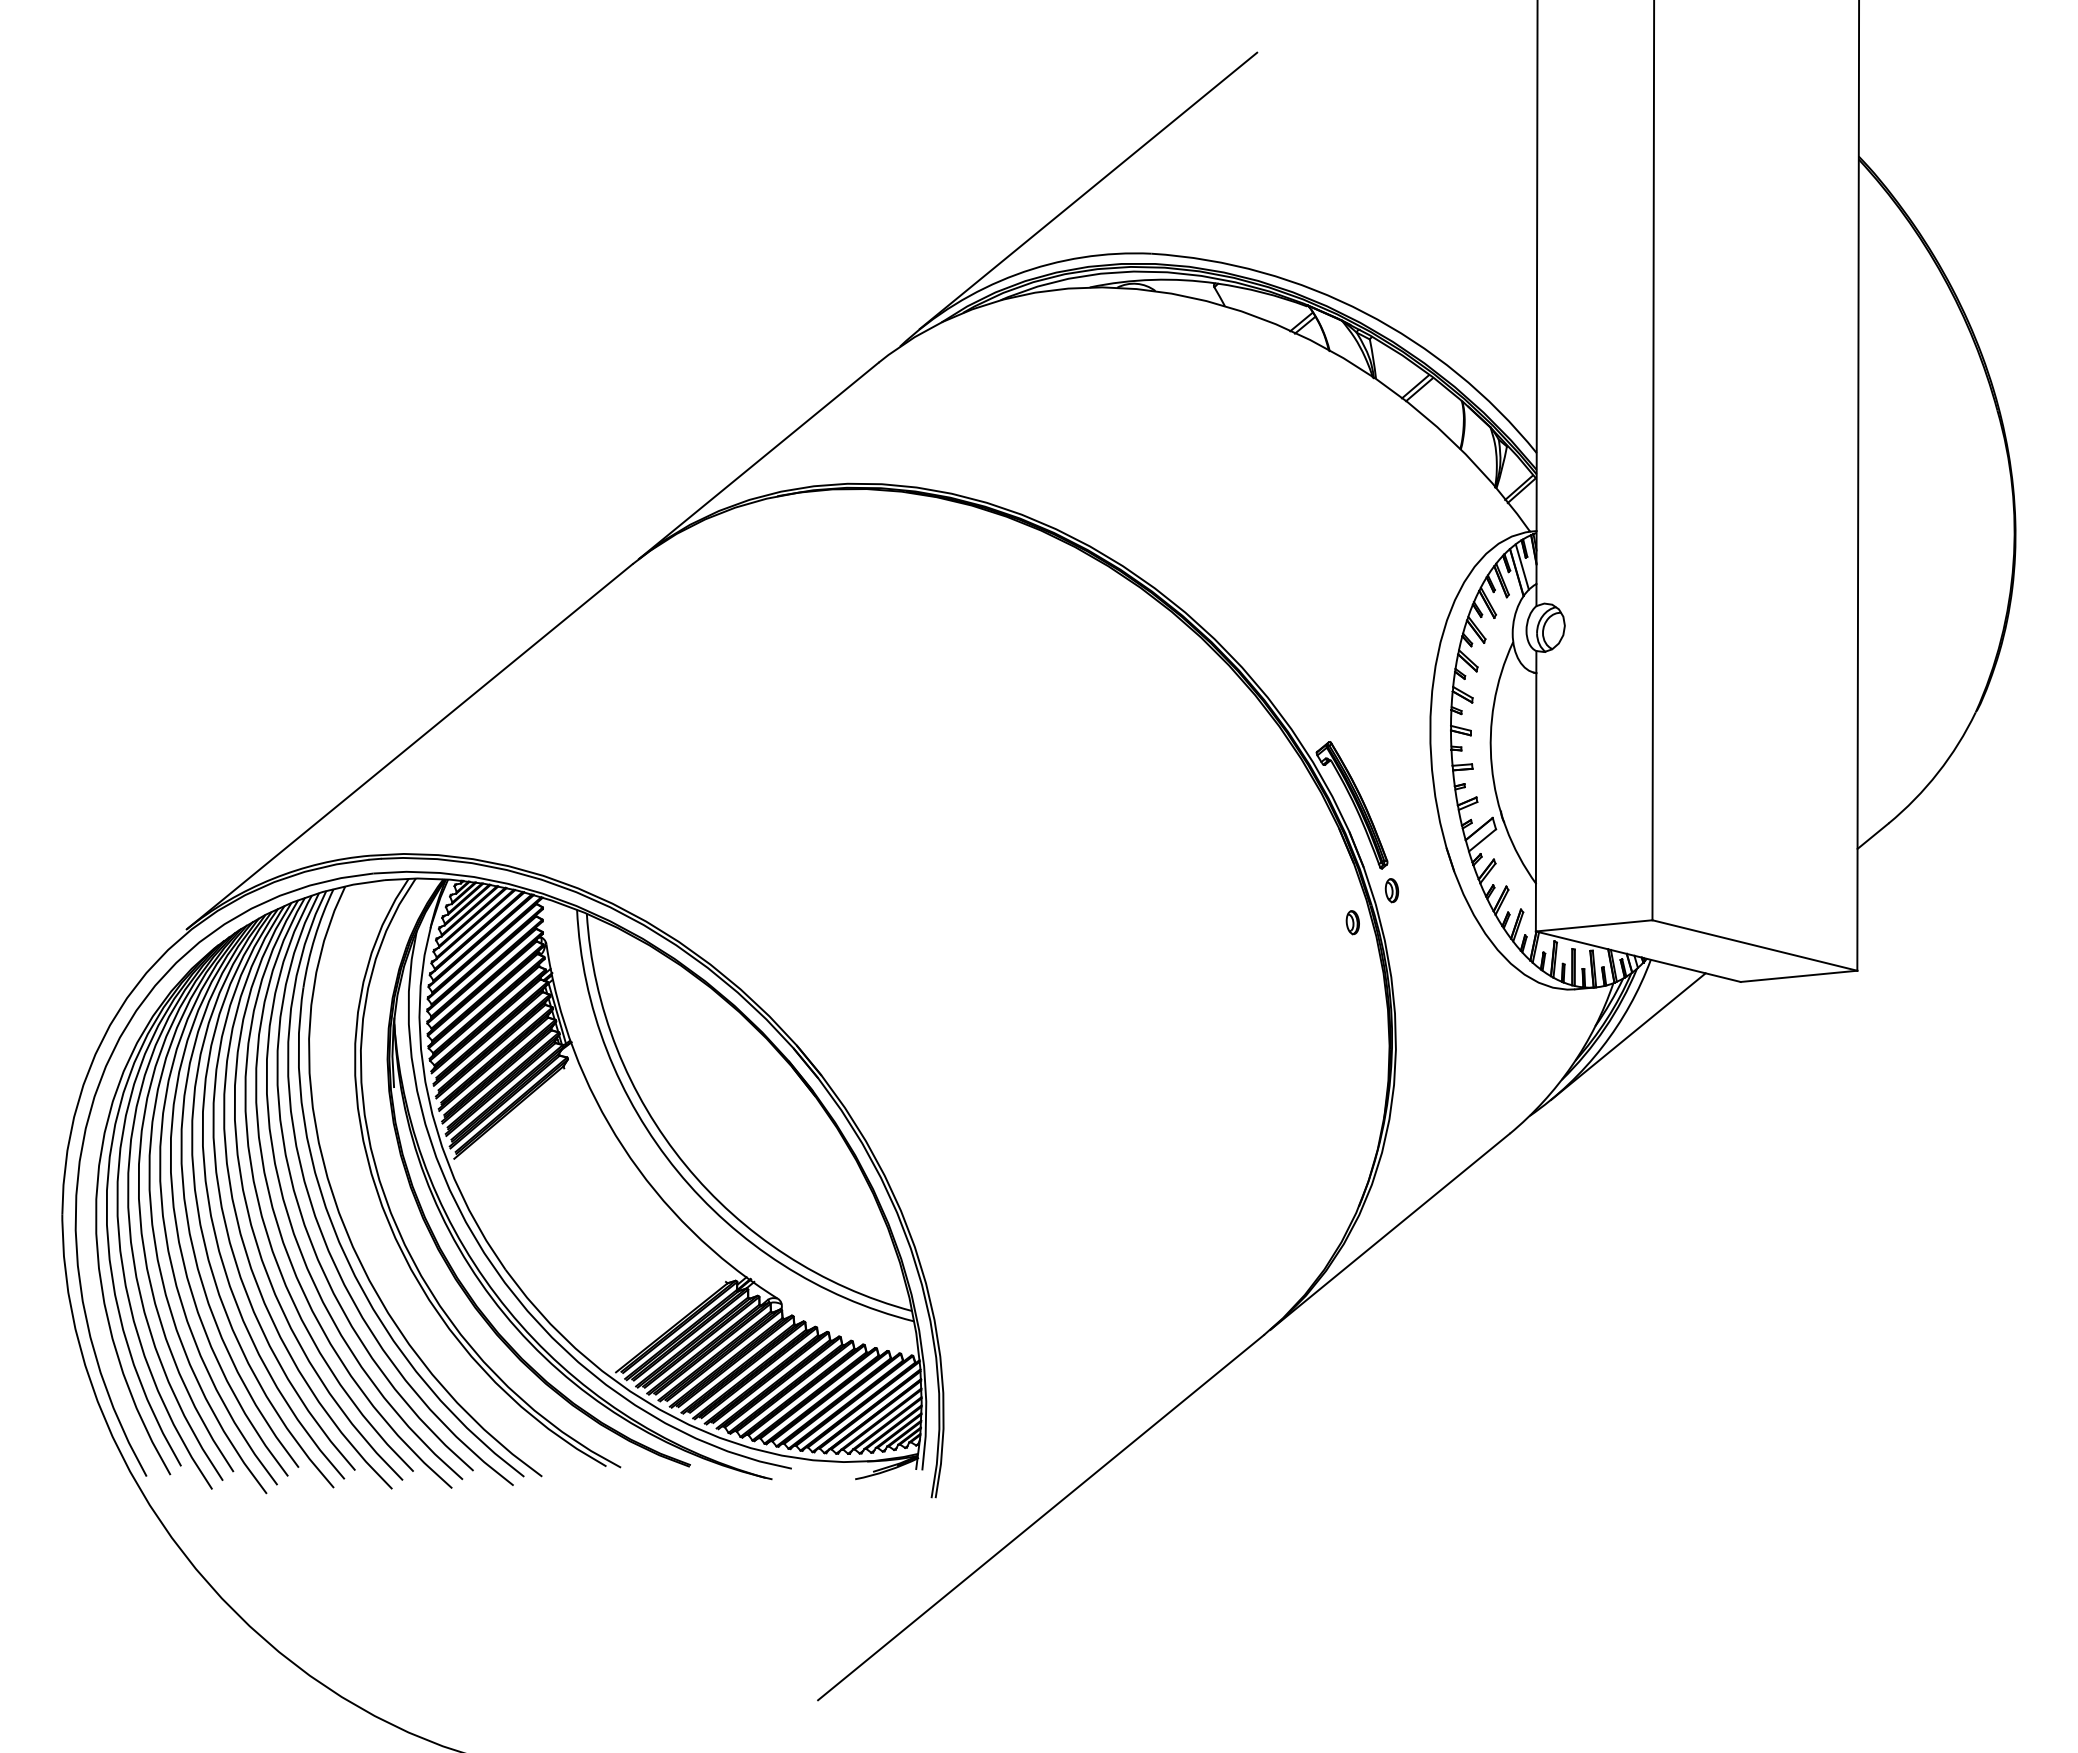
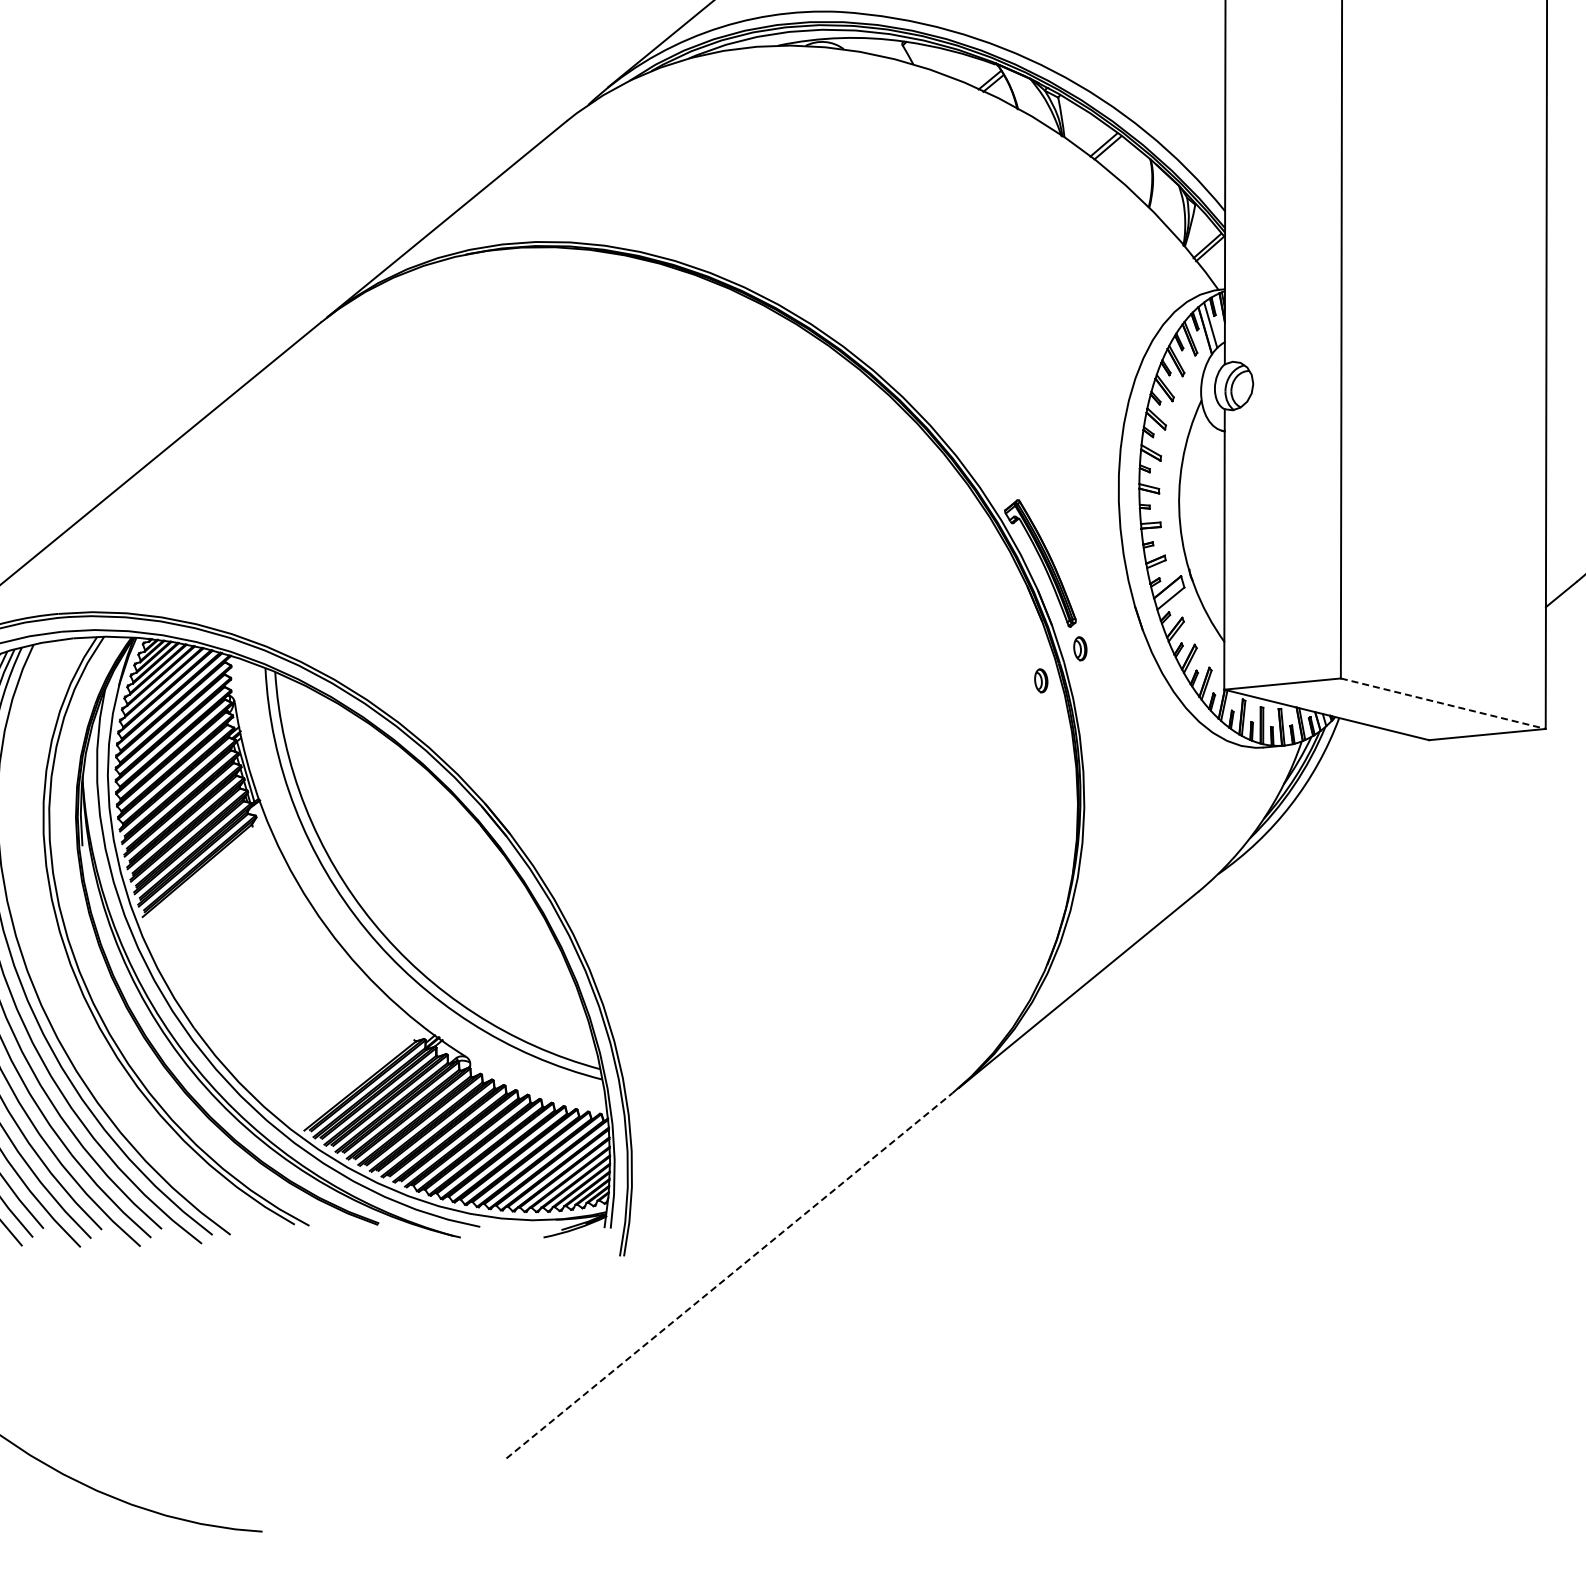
line: (1755, 945) -> (1443, 703), solid -> dashed
line: (1628, 1036) -> (1316, 794), removed
line: (1041, 1517) -> (729, 1275), solid -> dashed

